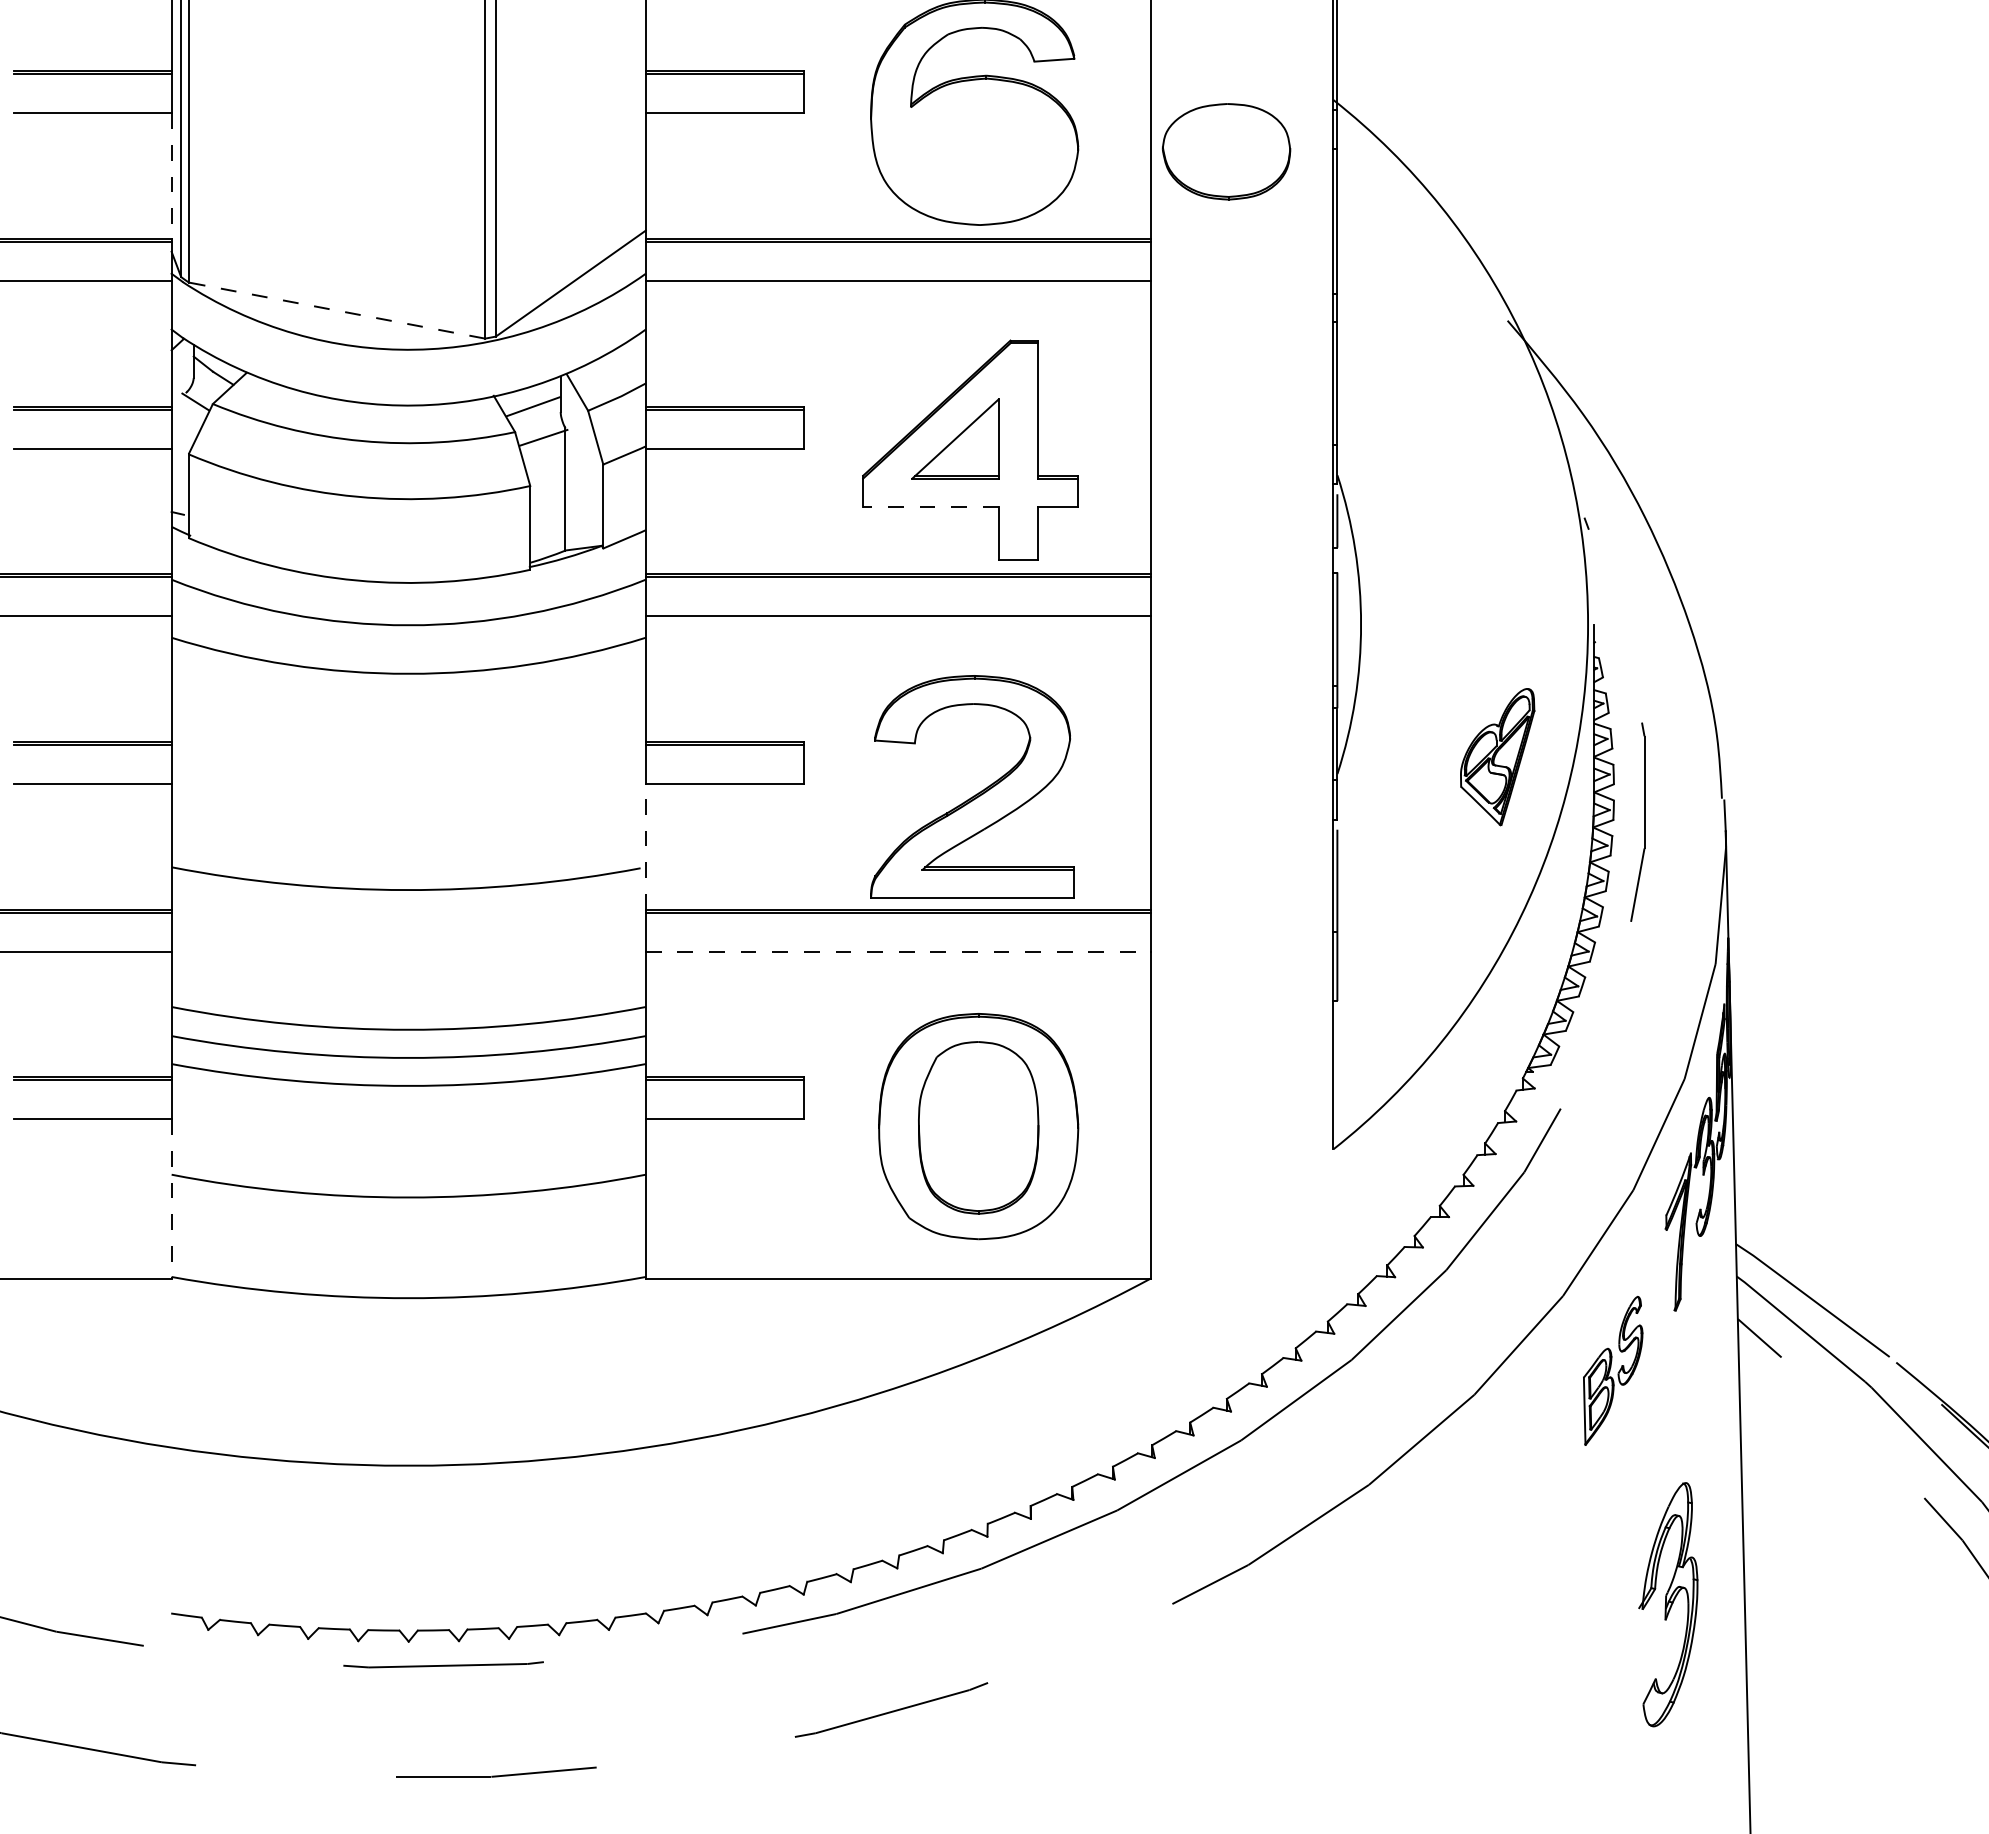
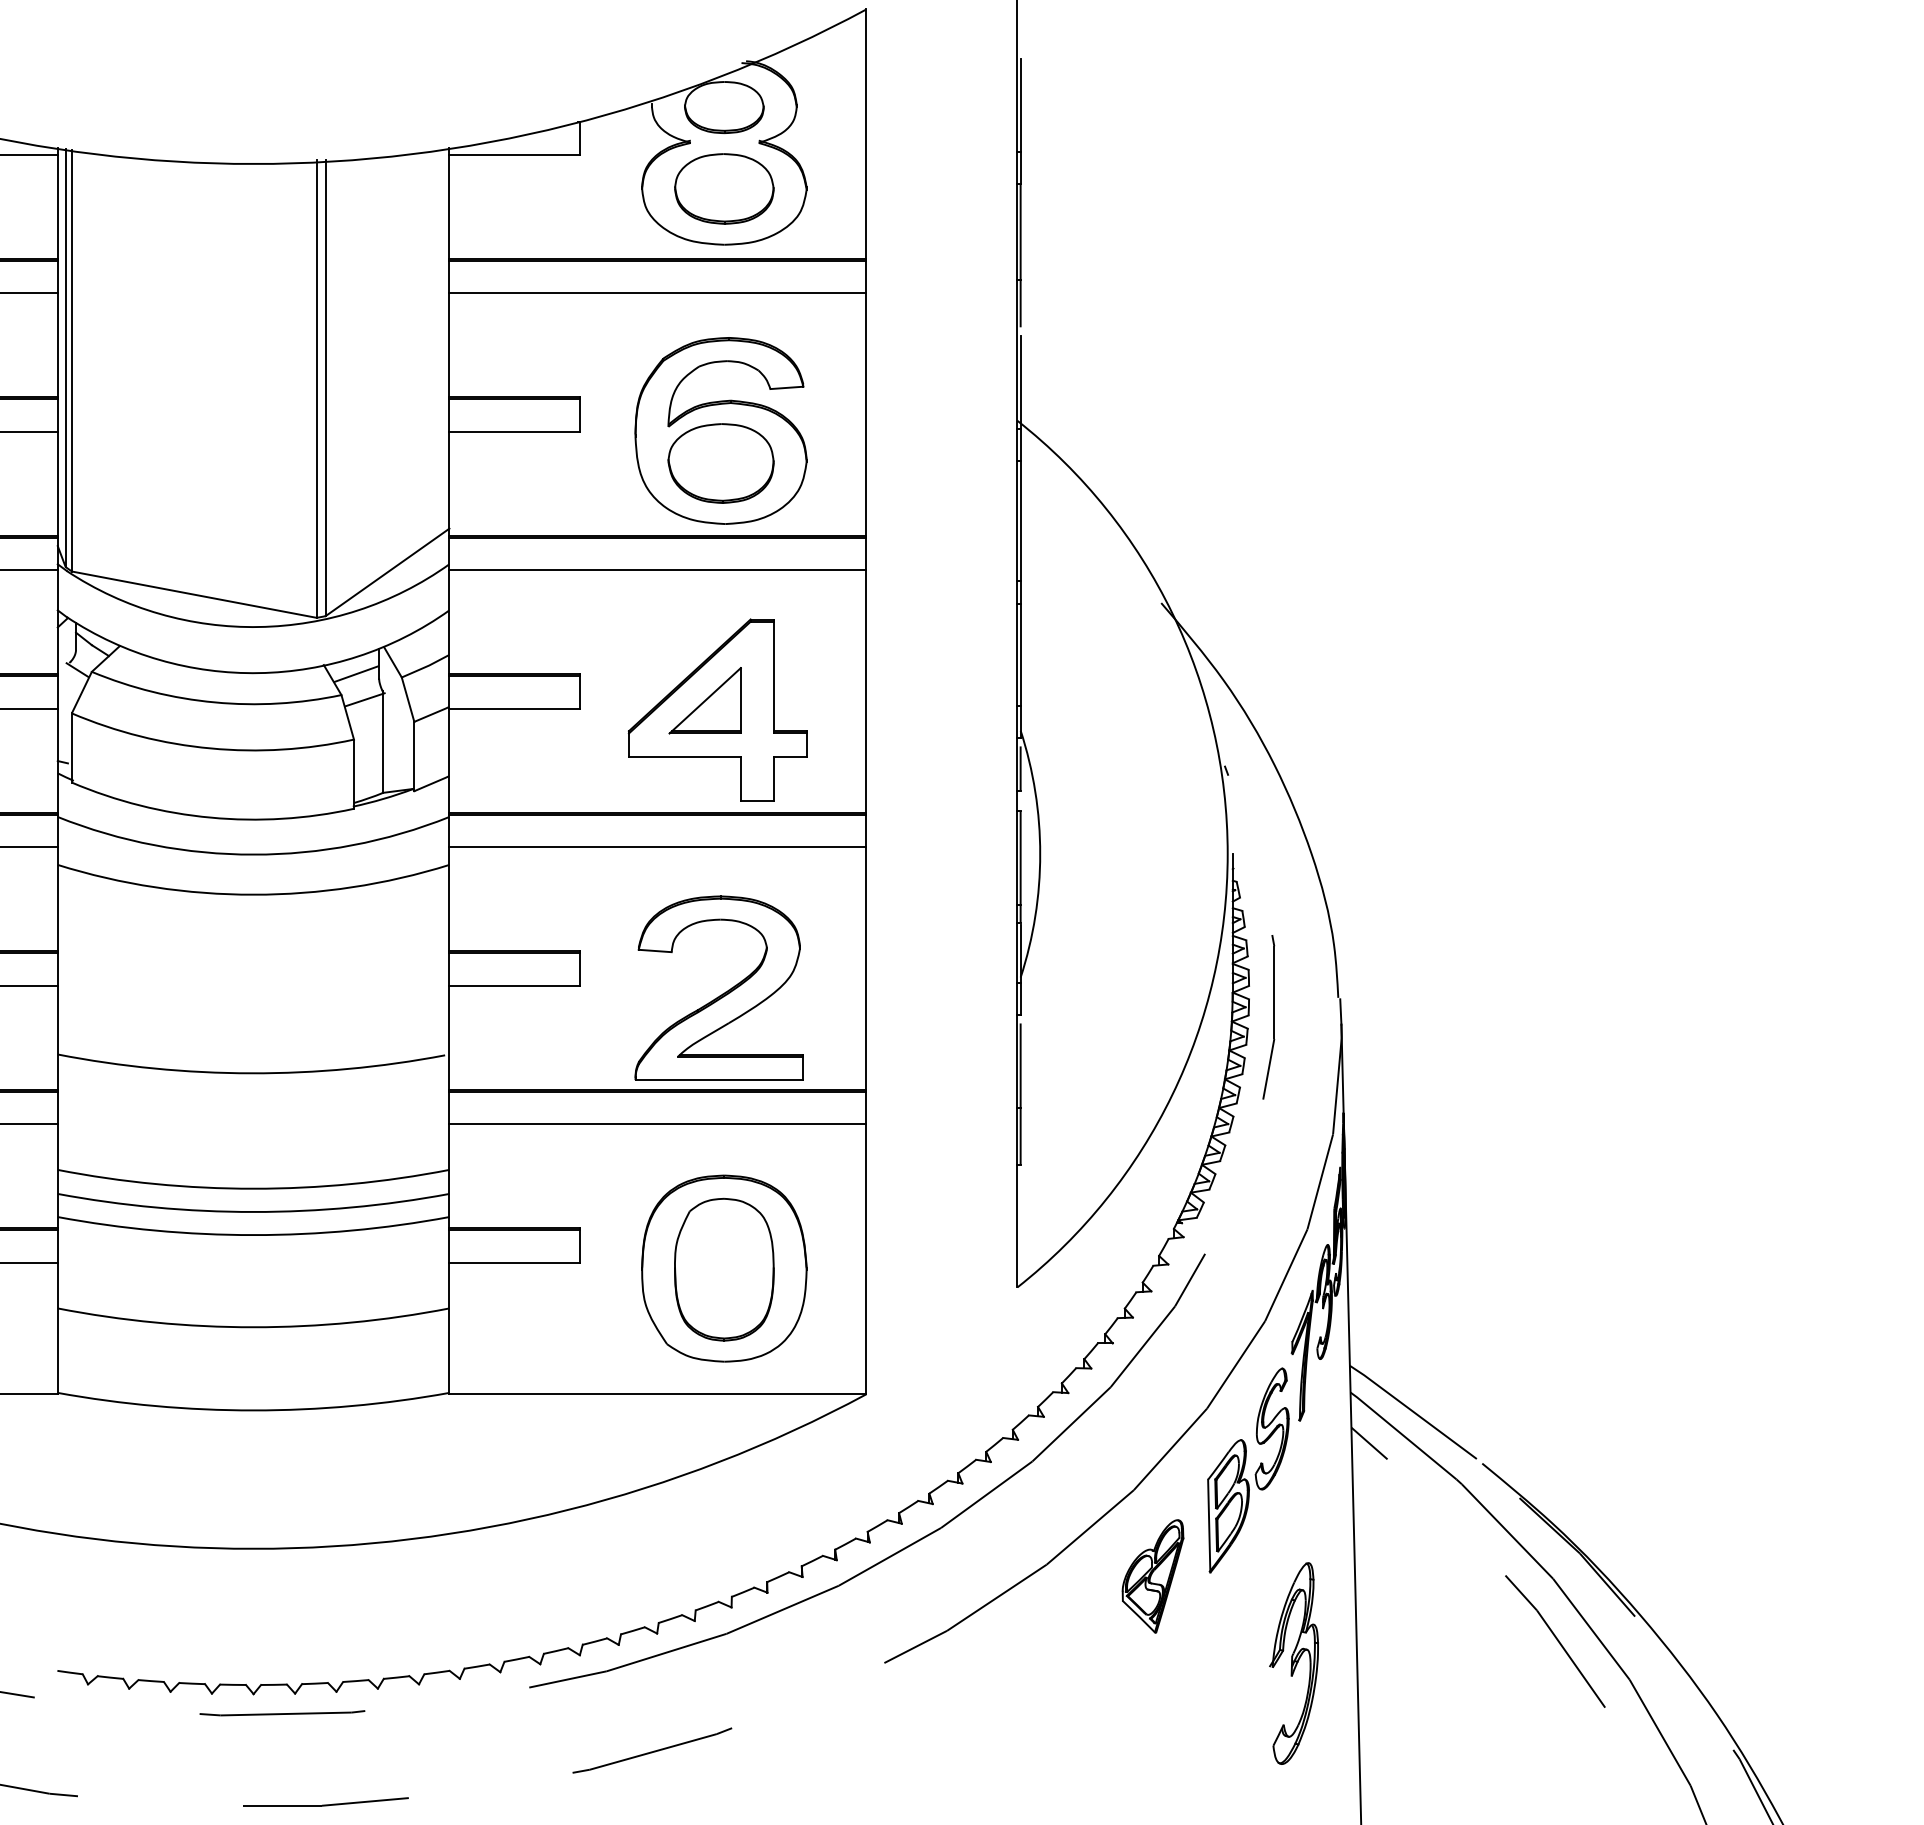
part: (1225, 151) -> (720, 463), moved
line: (171, 175) -> (57, 483), dashed -> solid
line: (335, 310) -> (193, 594), dashed -> solid
line: (930, 506) -> (684, 756), dashed -> solid
part: (1497, 757) -> (1152, 1576), moved
line: (645, 846) -> (449, 1037), dashed -> solid
line: (898, 952) -> (658, 1124), dashed -> solid
line: (171, 1199) -> (57, 1328), dashed -> solid
part: (1613, 1370) -> (1248, 1470), size x1.67

